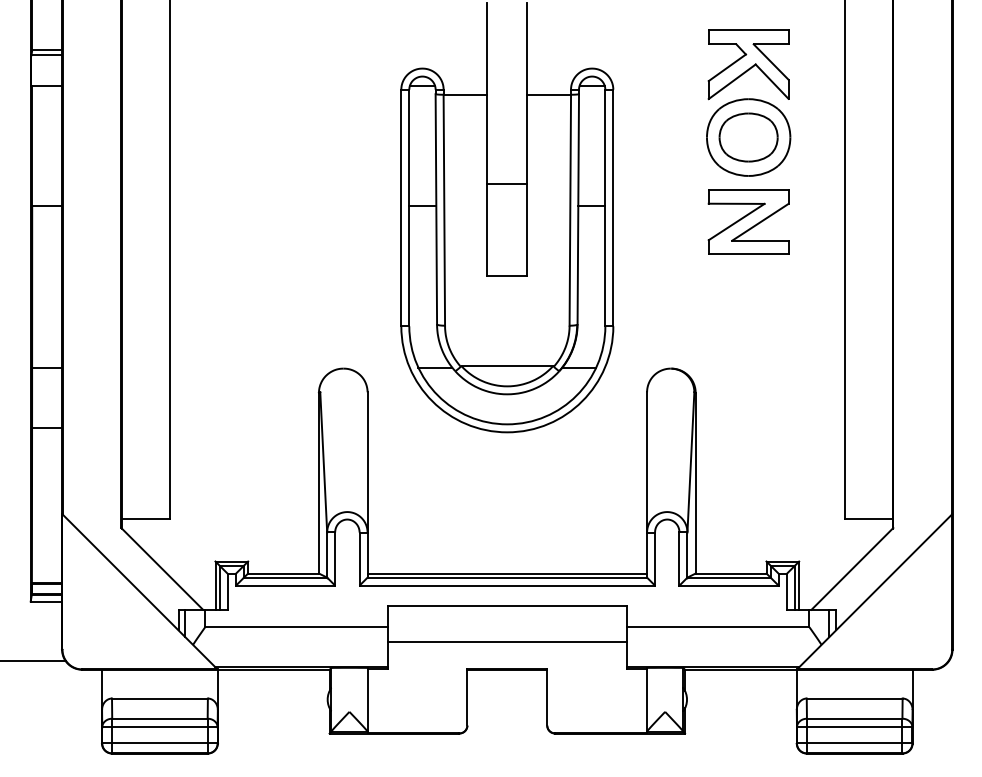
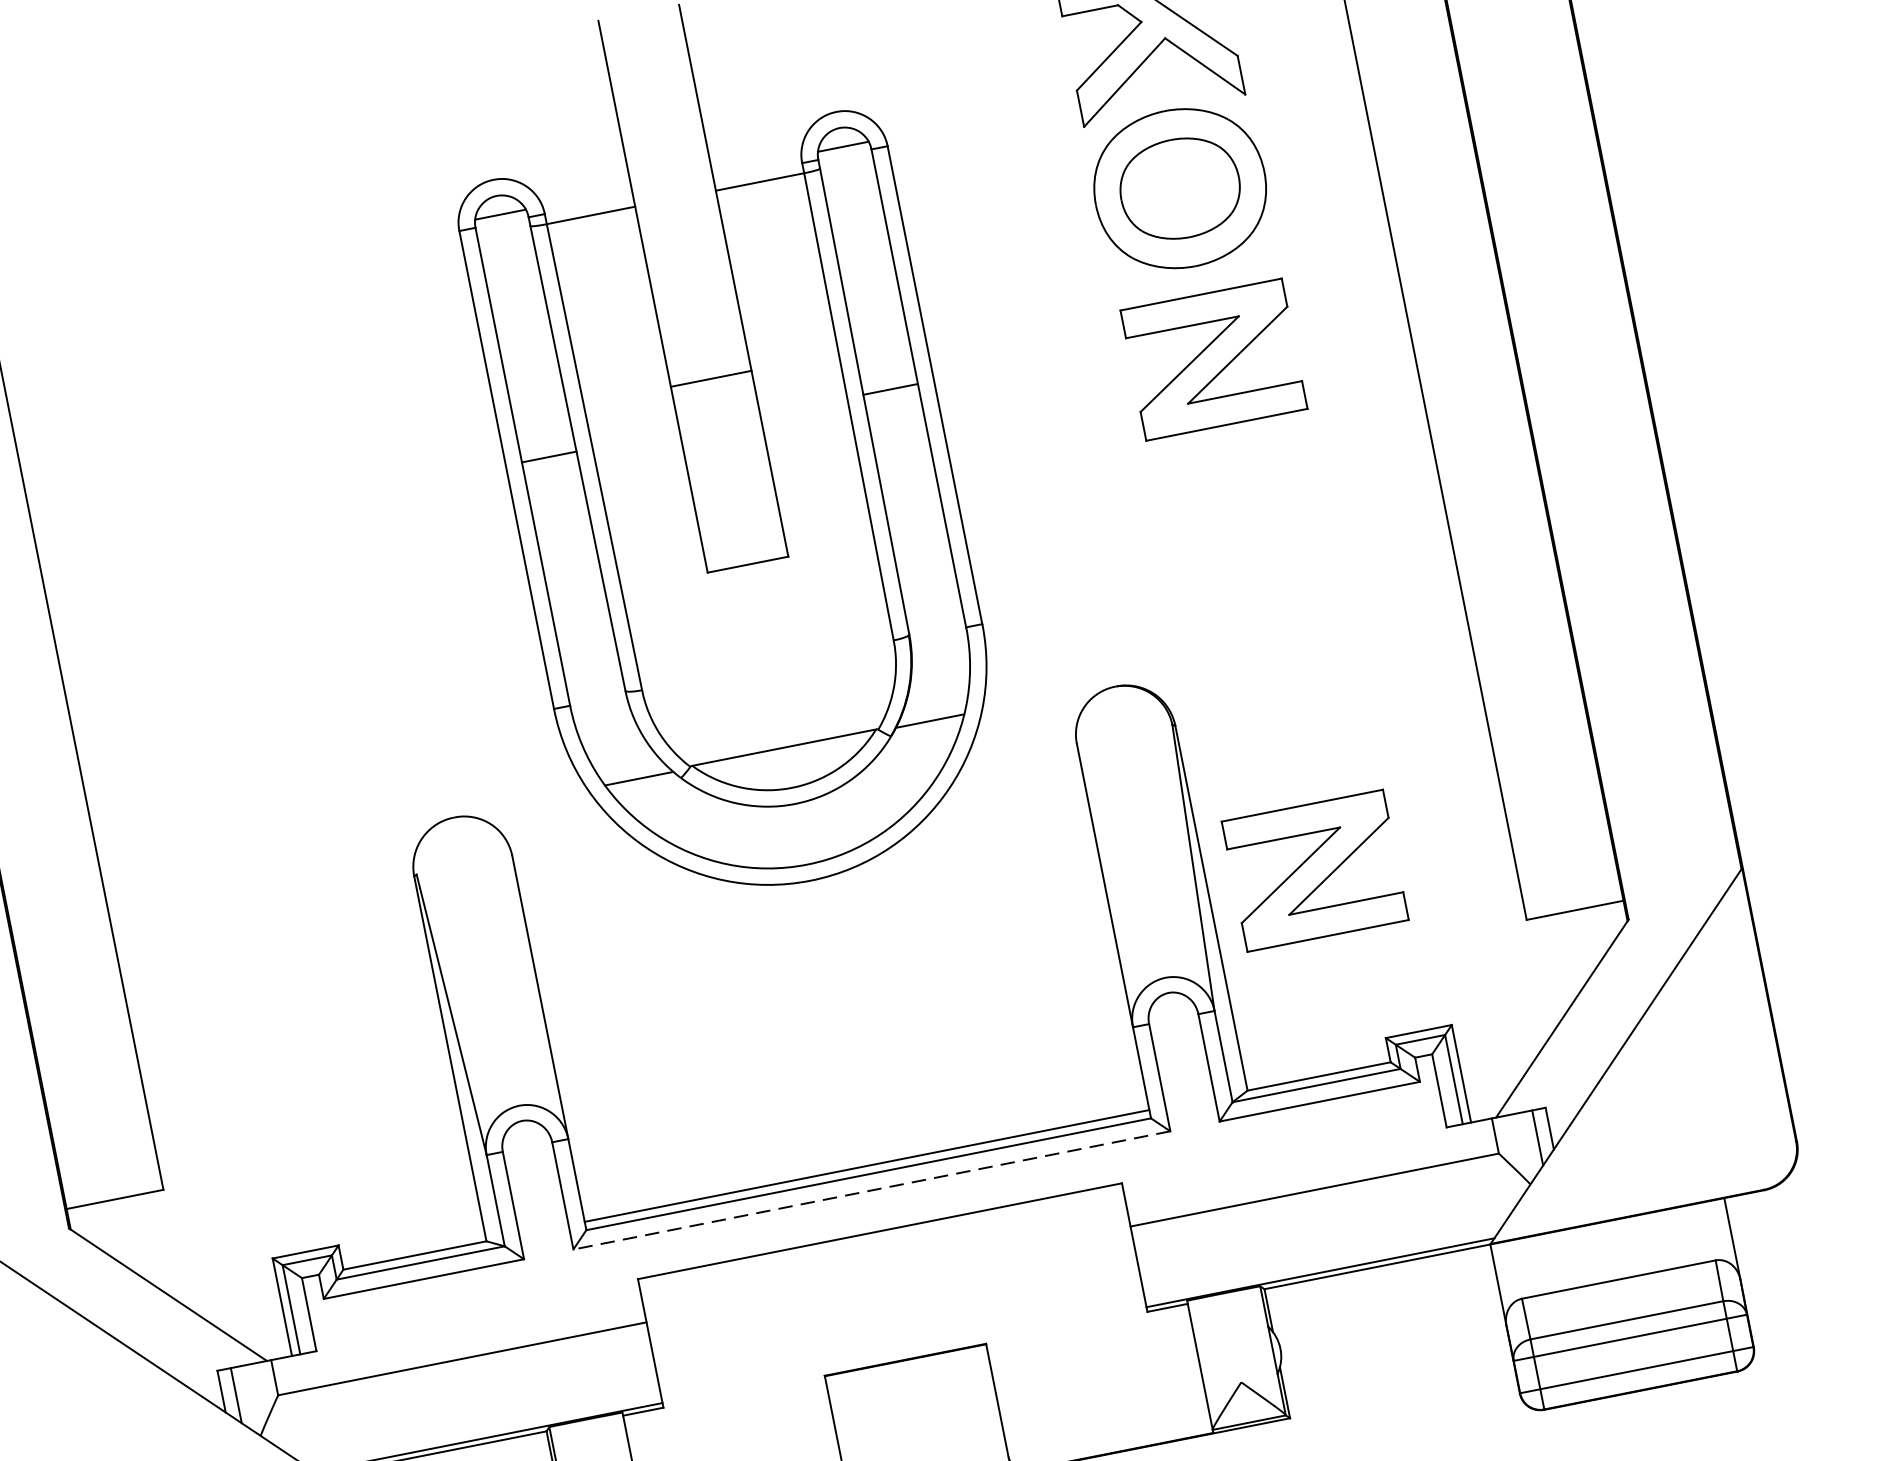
part: (748, 474) -> (1314, 869), added
line: (507, 585) -> (872, 1190), solid -> dashed
line: (507, 641) -> (894, 1303), removed

